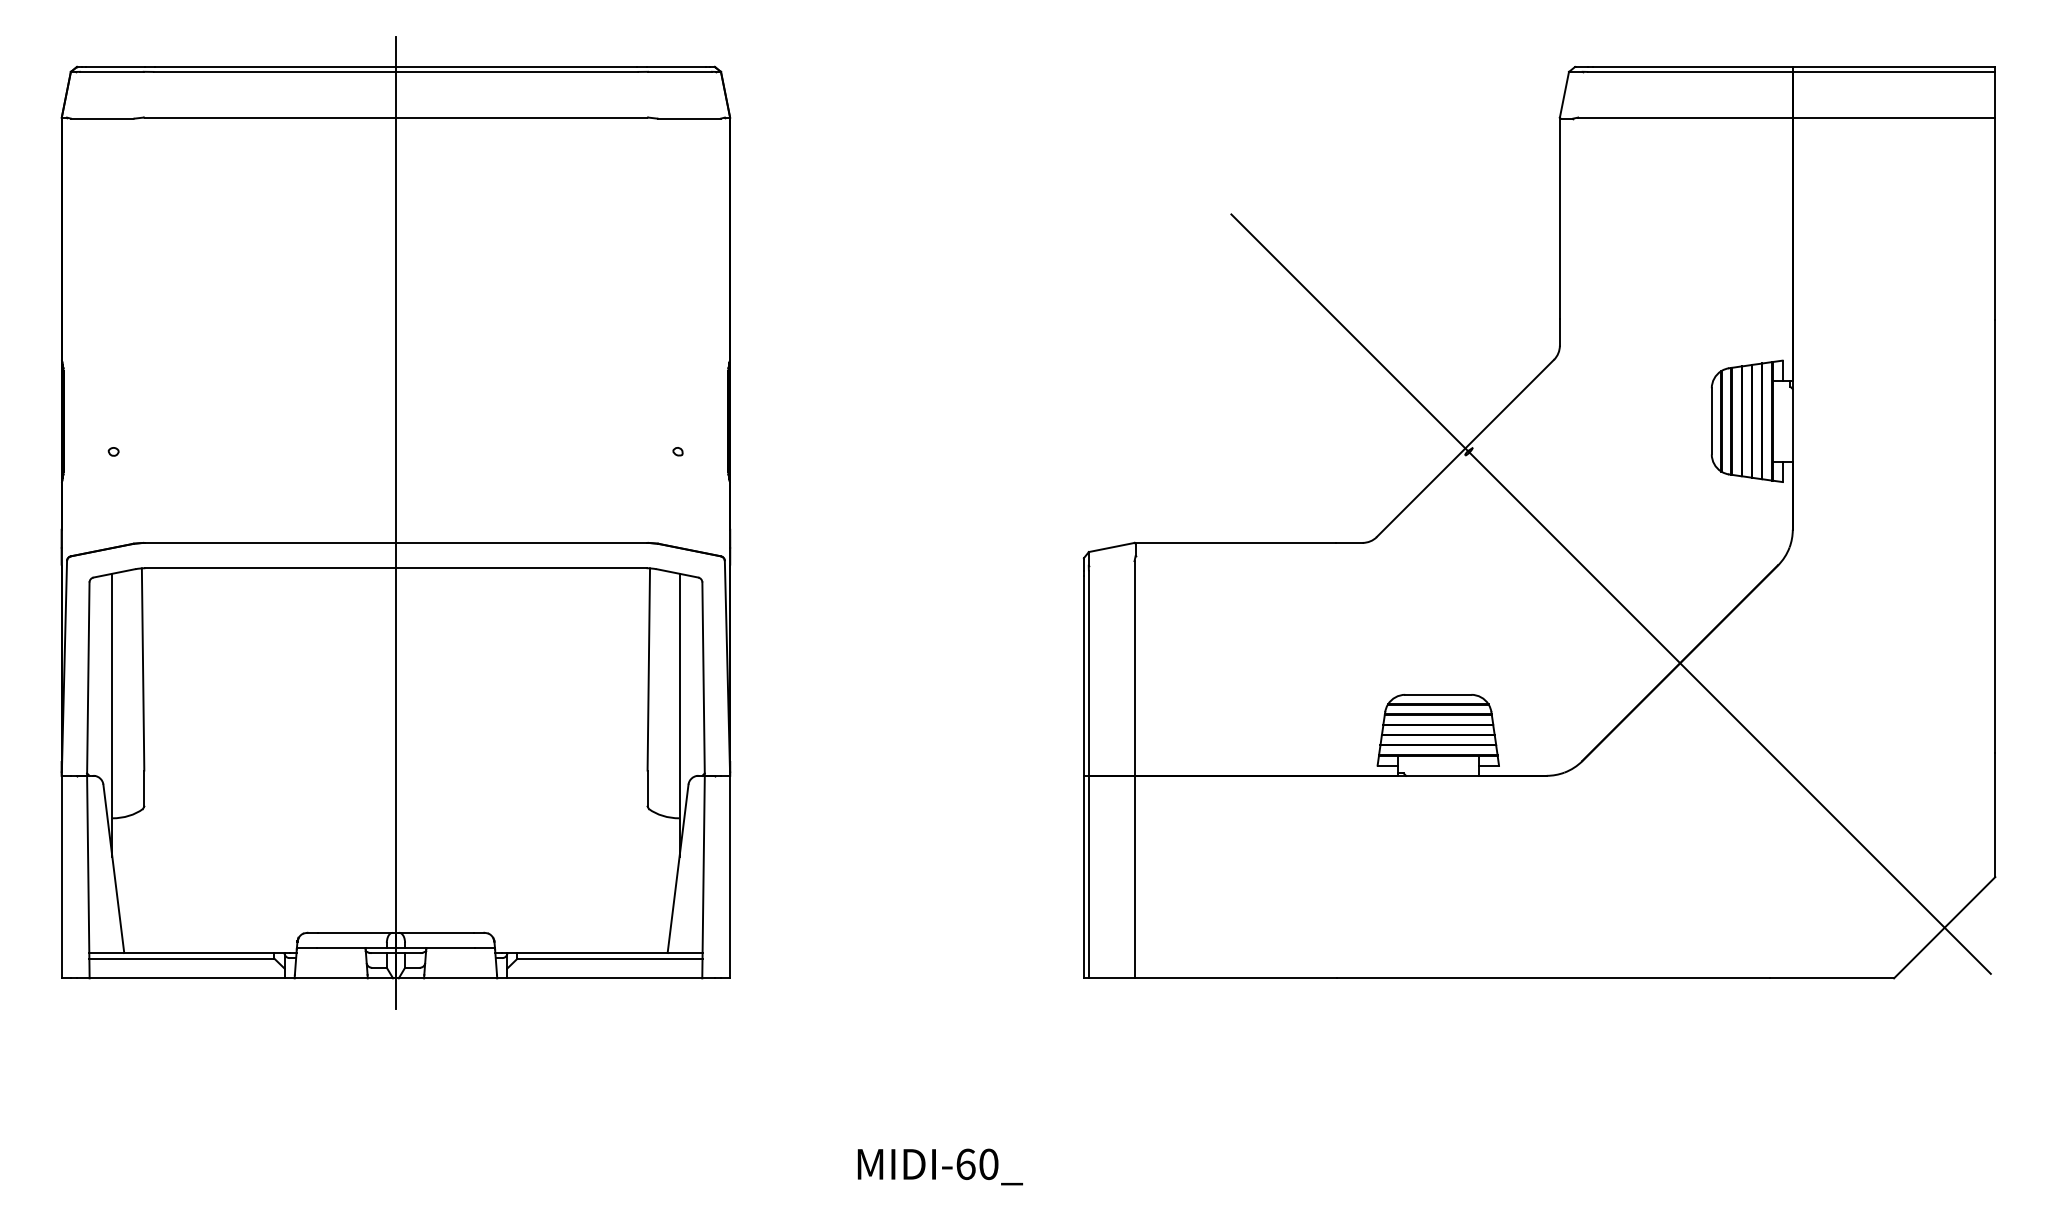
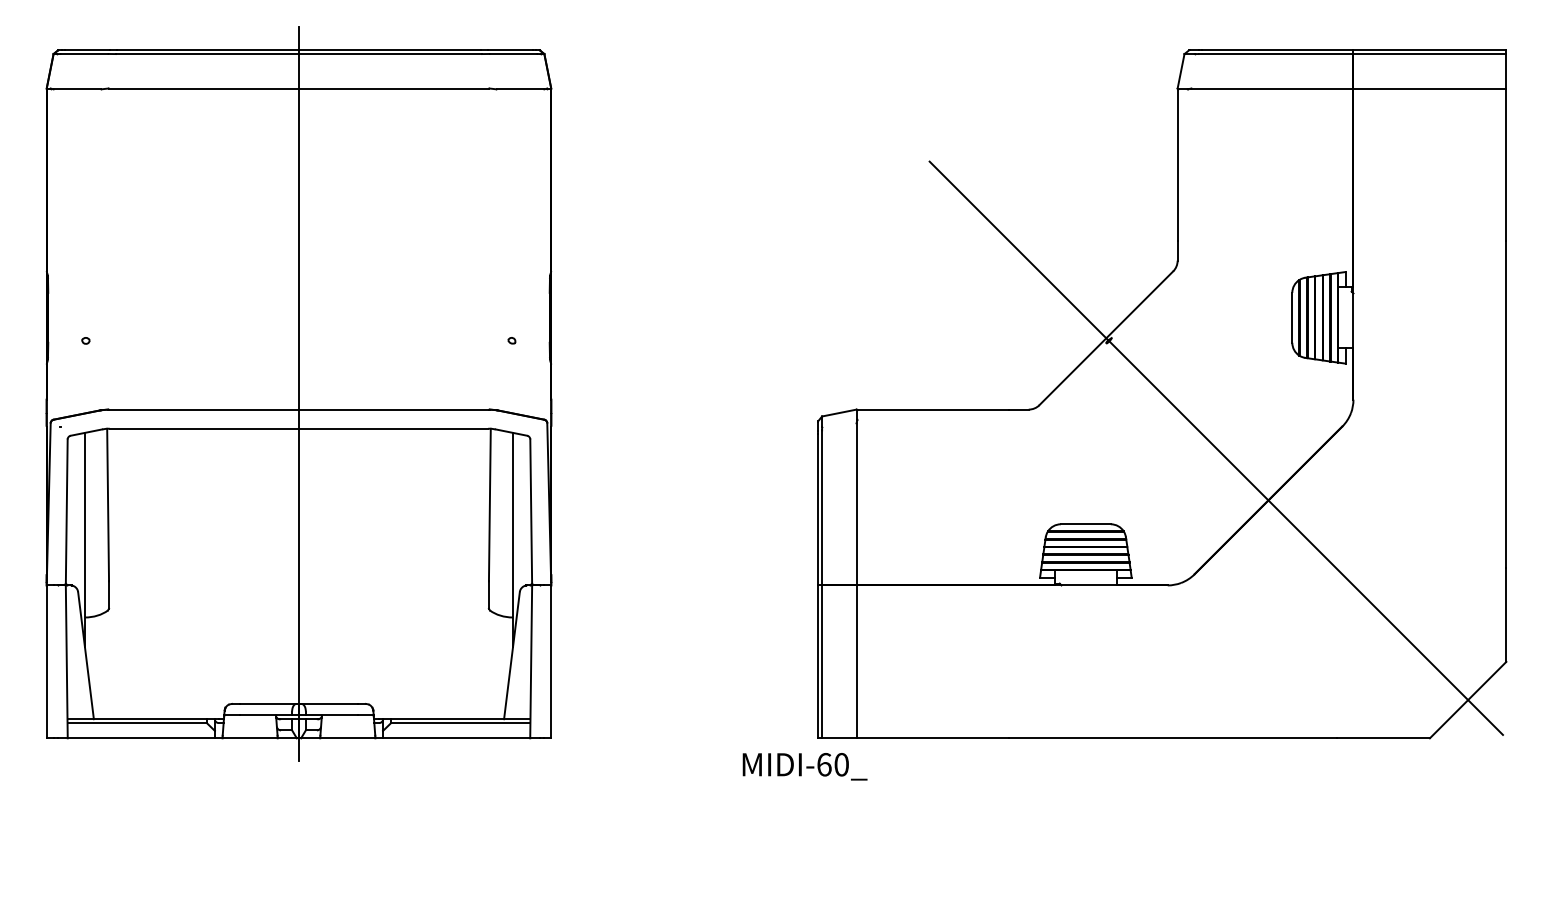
text: (939, 1166) -> (804, 766), moved

